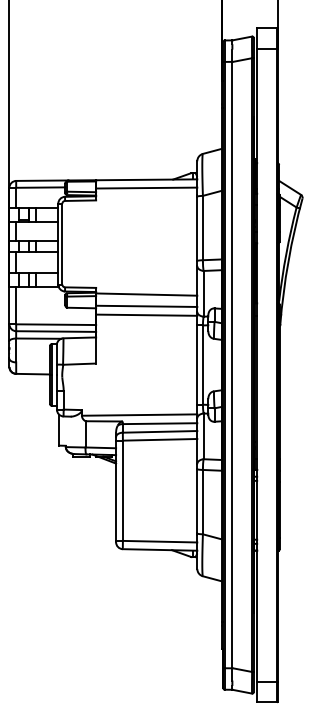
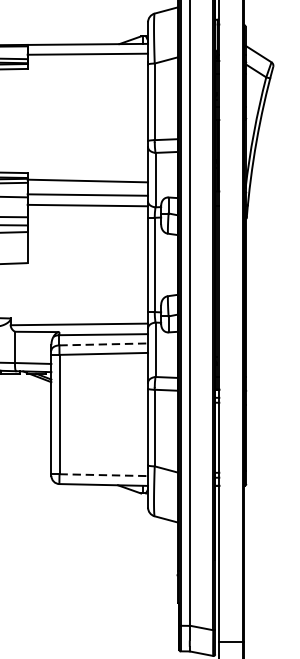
line: (160, 431) -> (104, 343), solid -> dashed
line: (160, 541) -> (104, 474), solid -> dashed

